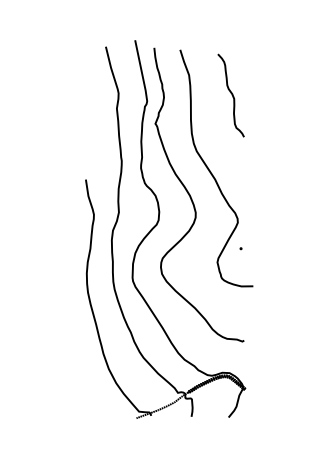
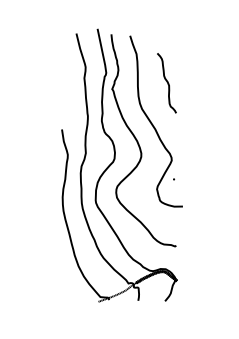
curve: (231, 95) -> (167, 83), moved

